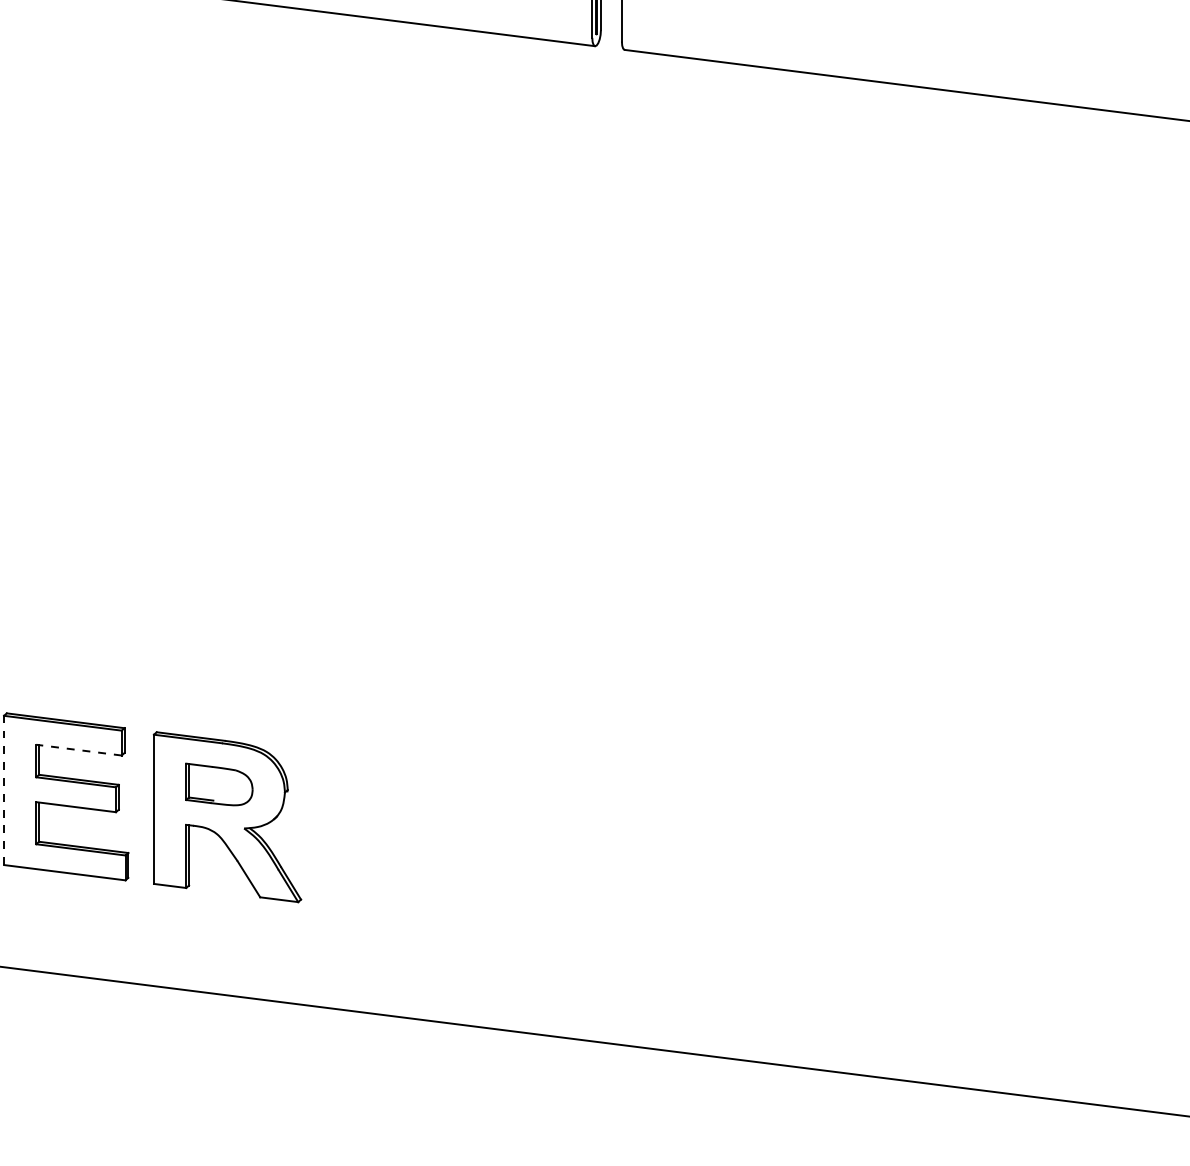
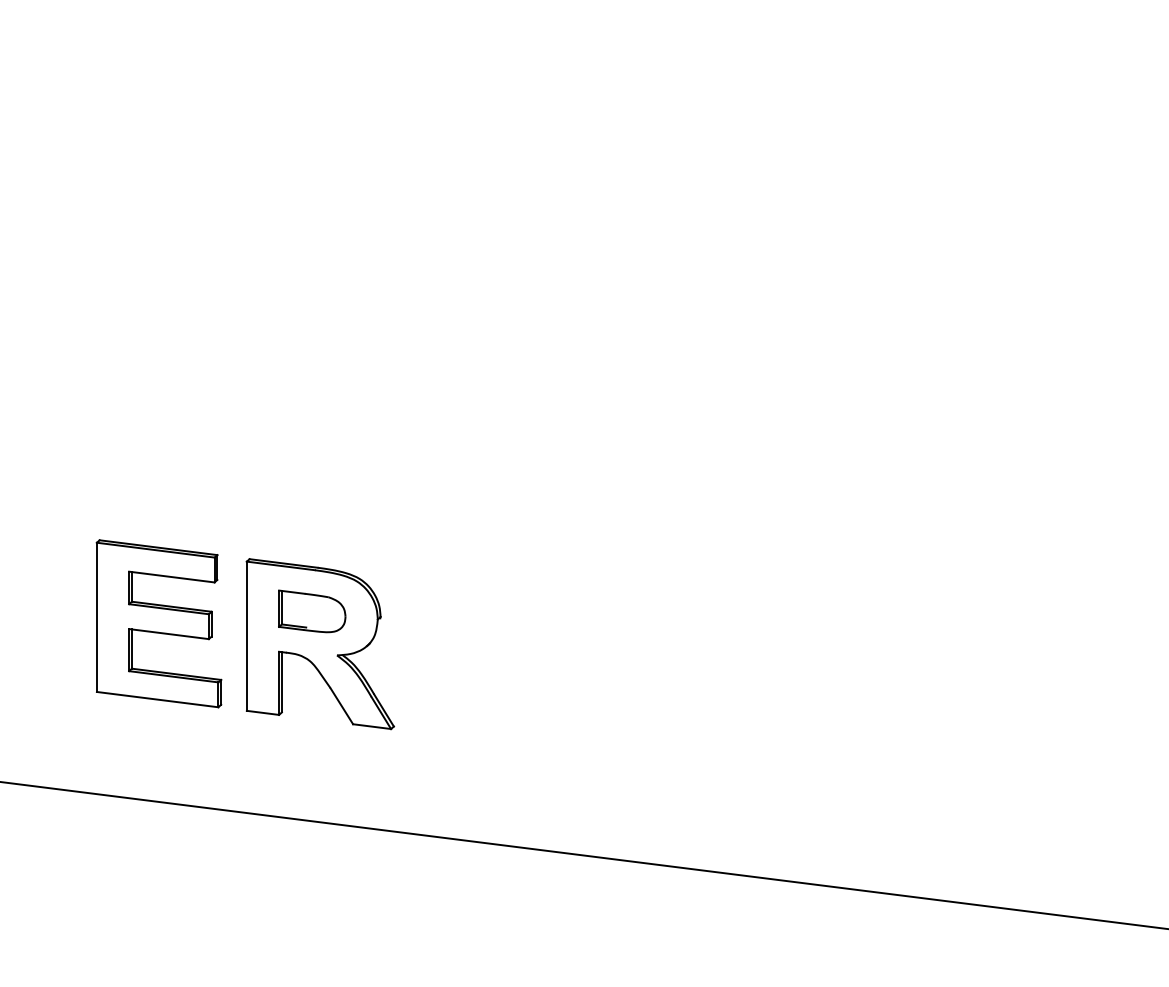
line: (78, 750) -> (171, 577), dashed -> solid
line: (4, 790) -> (97, 617), dashed -> solid

